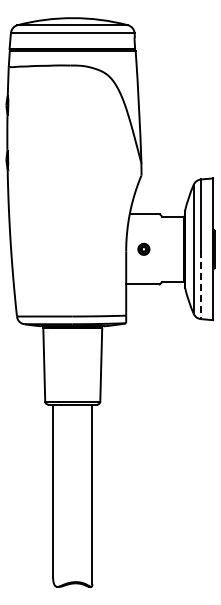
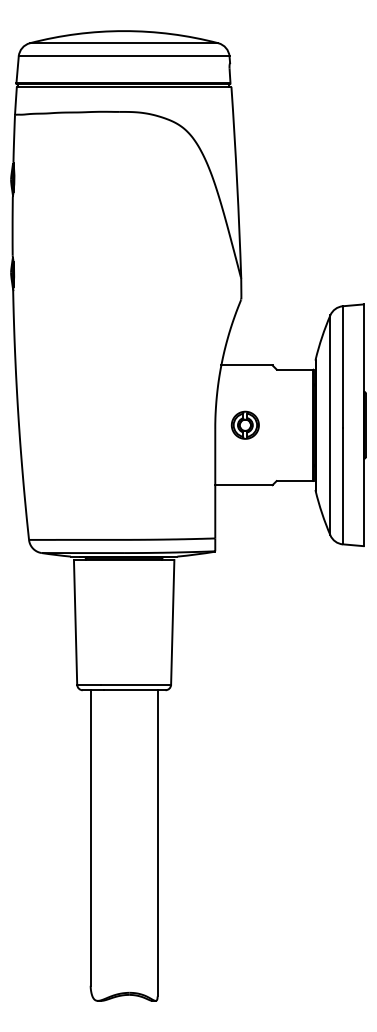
part: (143, 249) -> (244, 425), size x1.43
line: (200, 285) -> (341, 487), dashed -> solid

